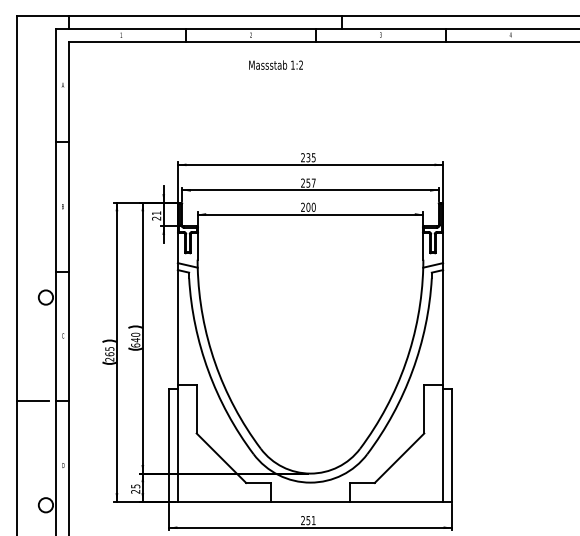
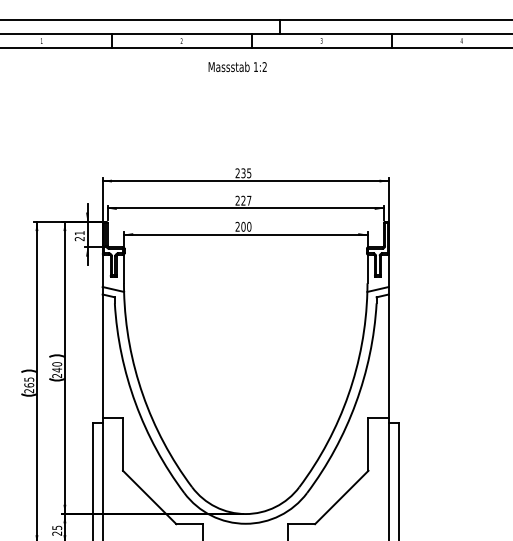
text: (275, 64) -> (237, 66), moved
text: (308, 182) -> (243, 200), 257 -> 227
text: (135, 345) -> (56, 375), 640 -> 240

